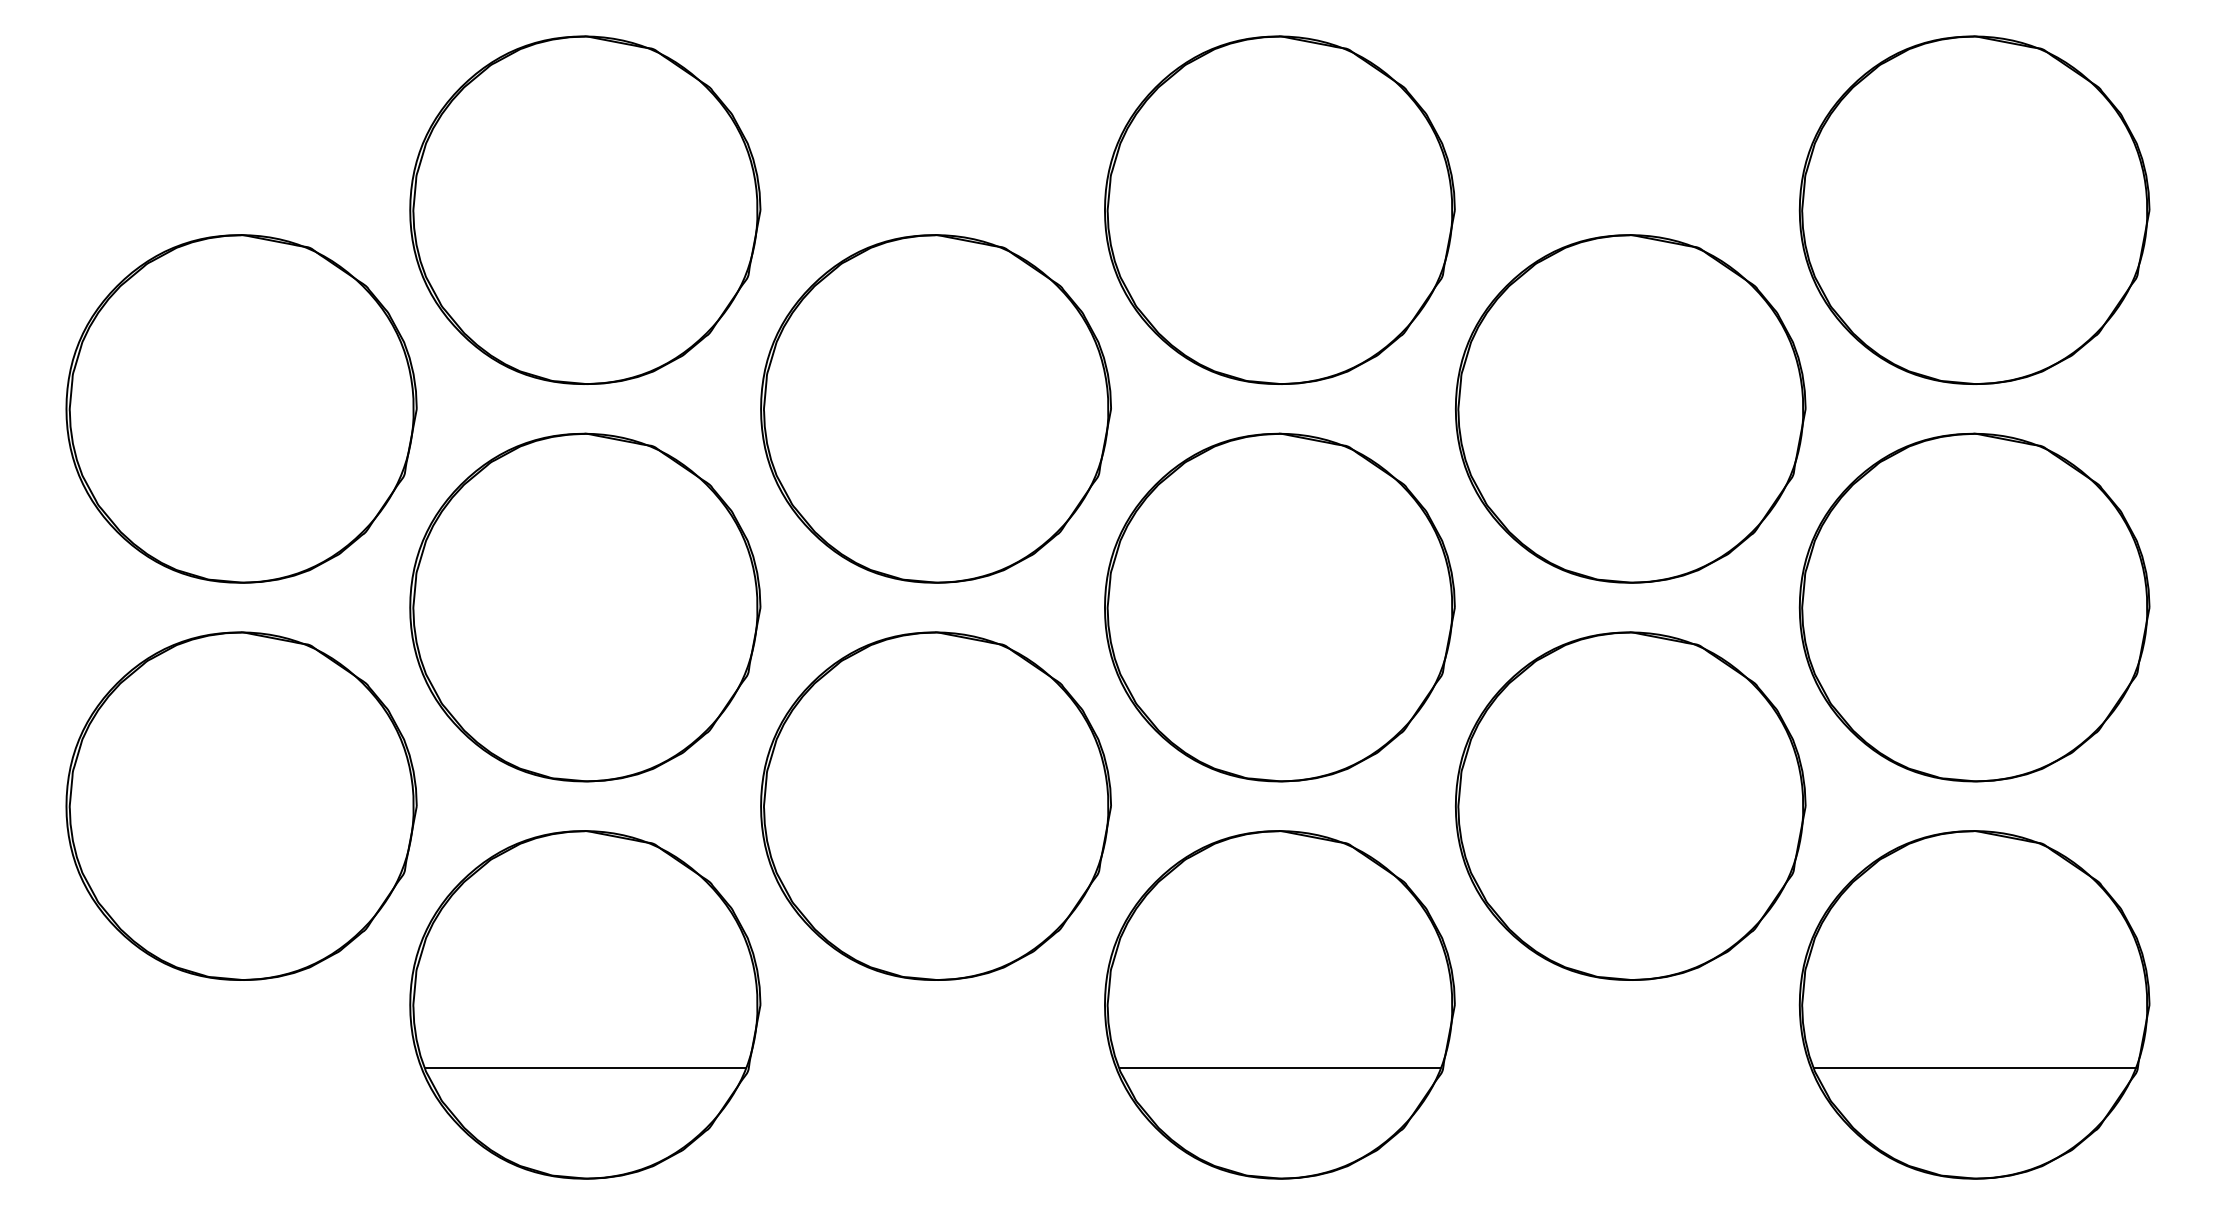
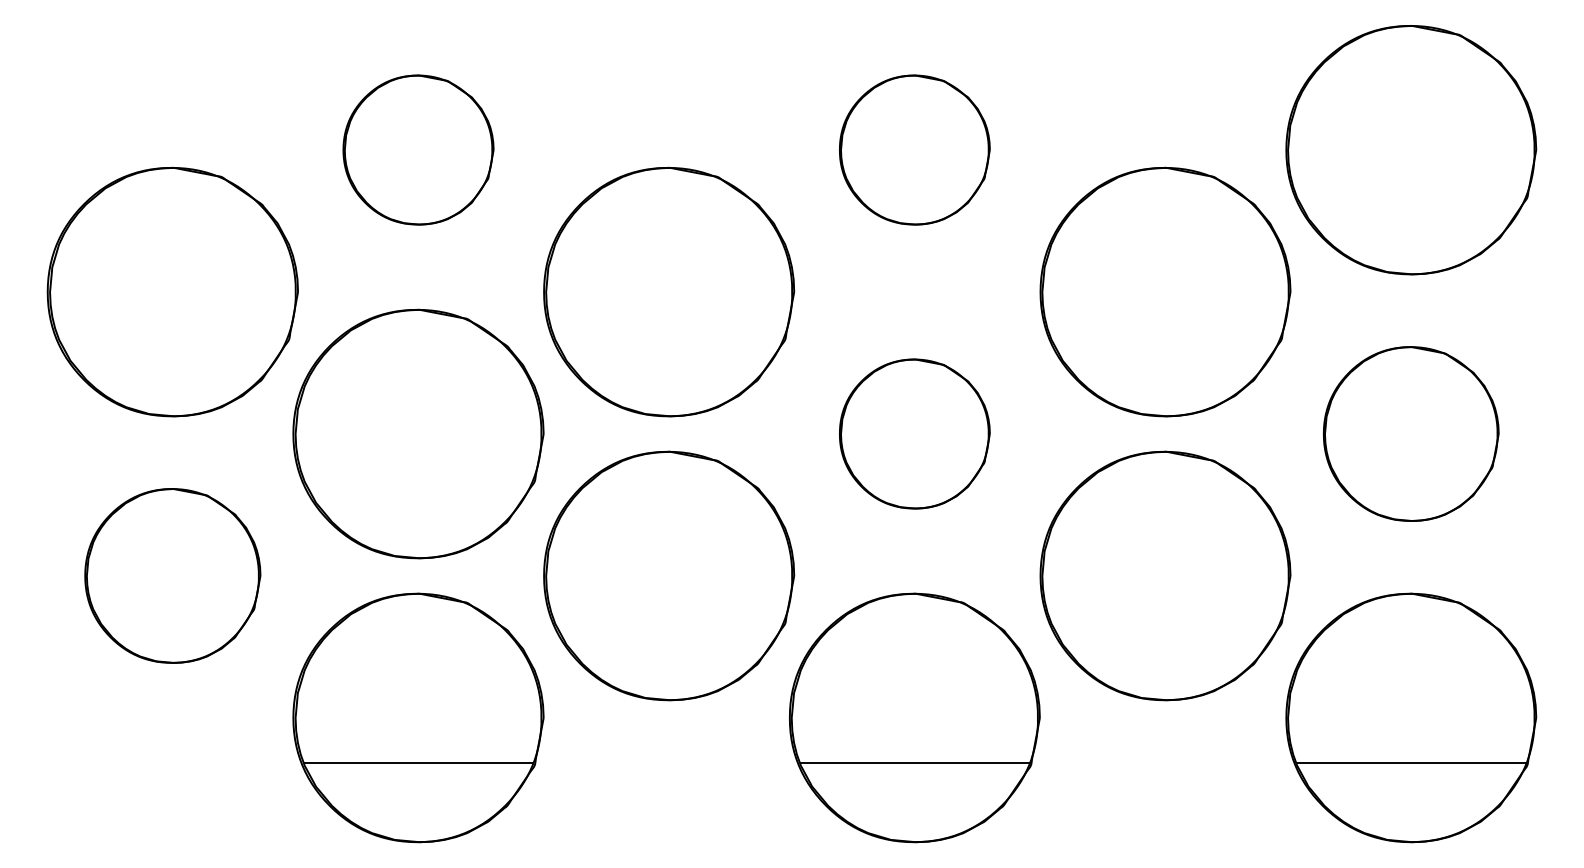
part: (585, 209) -> (418, 149), size x0.6
part: (1279, 209) -> (914, 149), size x0.6
part: (1279, 607) -> (914, 434), size x0.6
part: (1974, 607) -> (1411, 434), size x0.7
part: (241, 805) -> (172, 575), size x0.7

